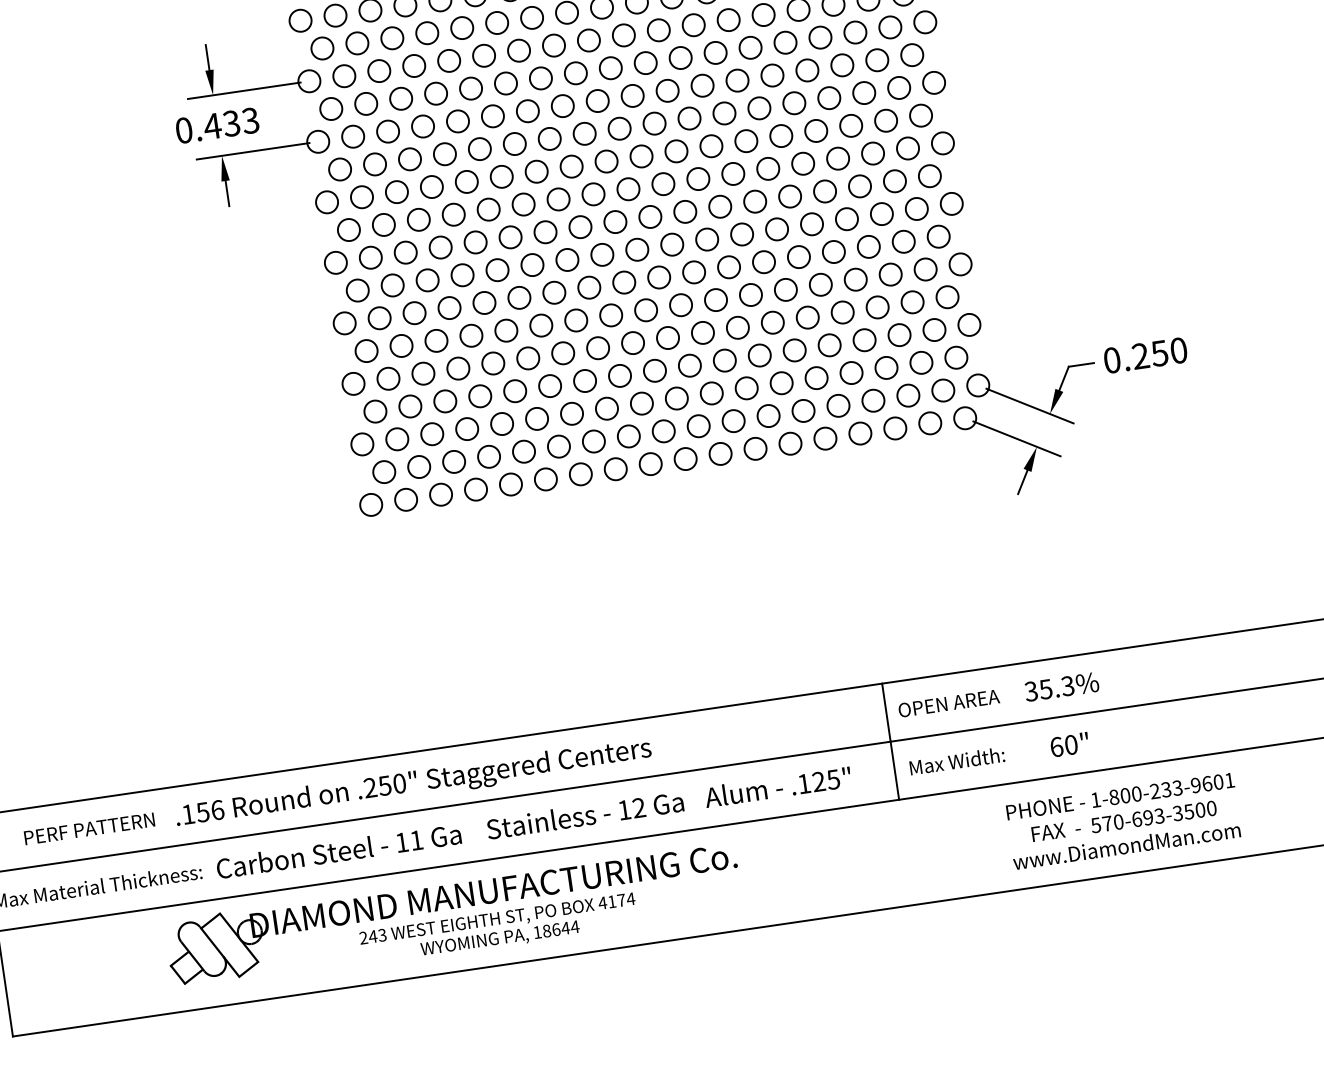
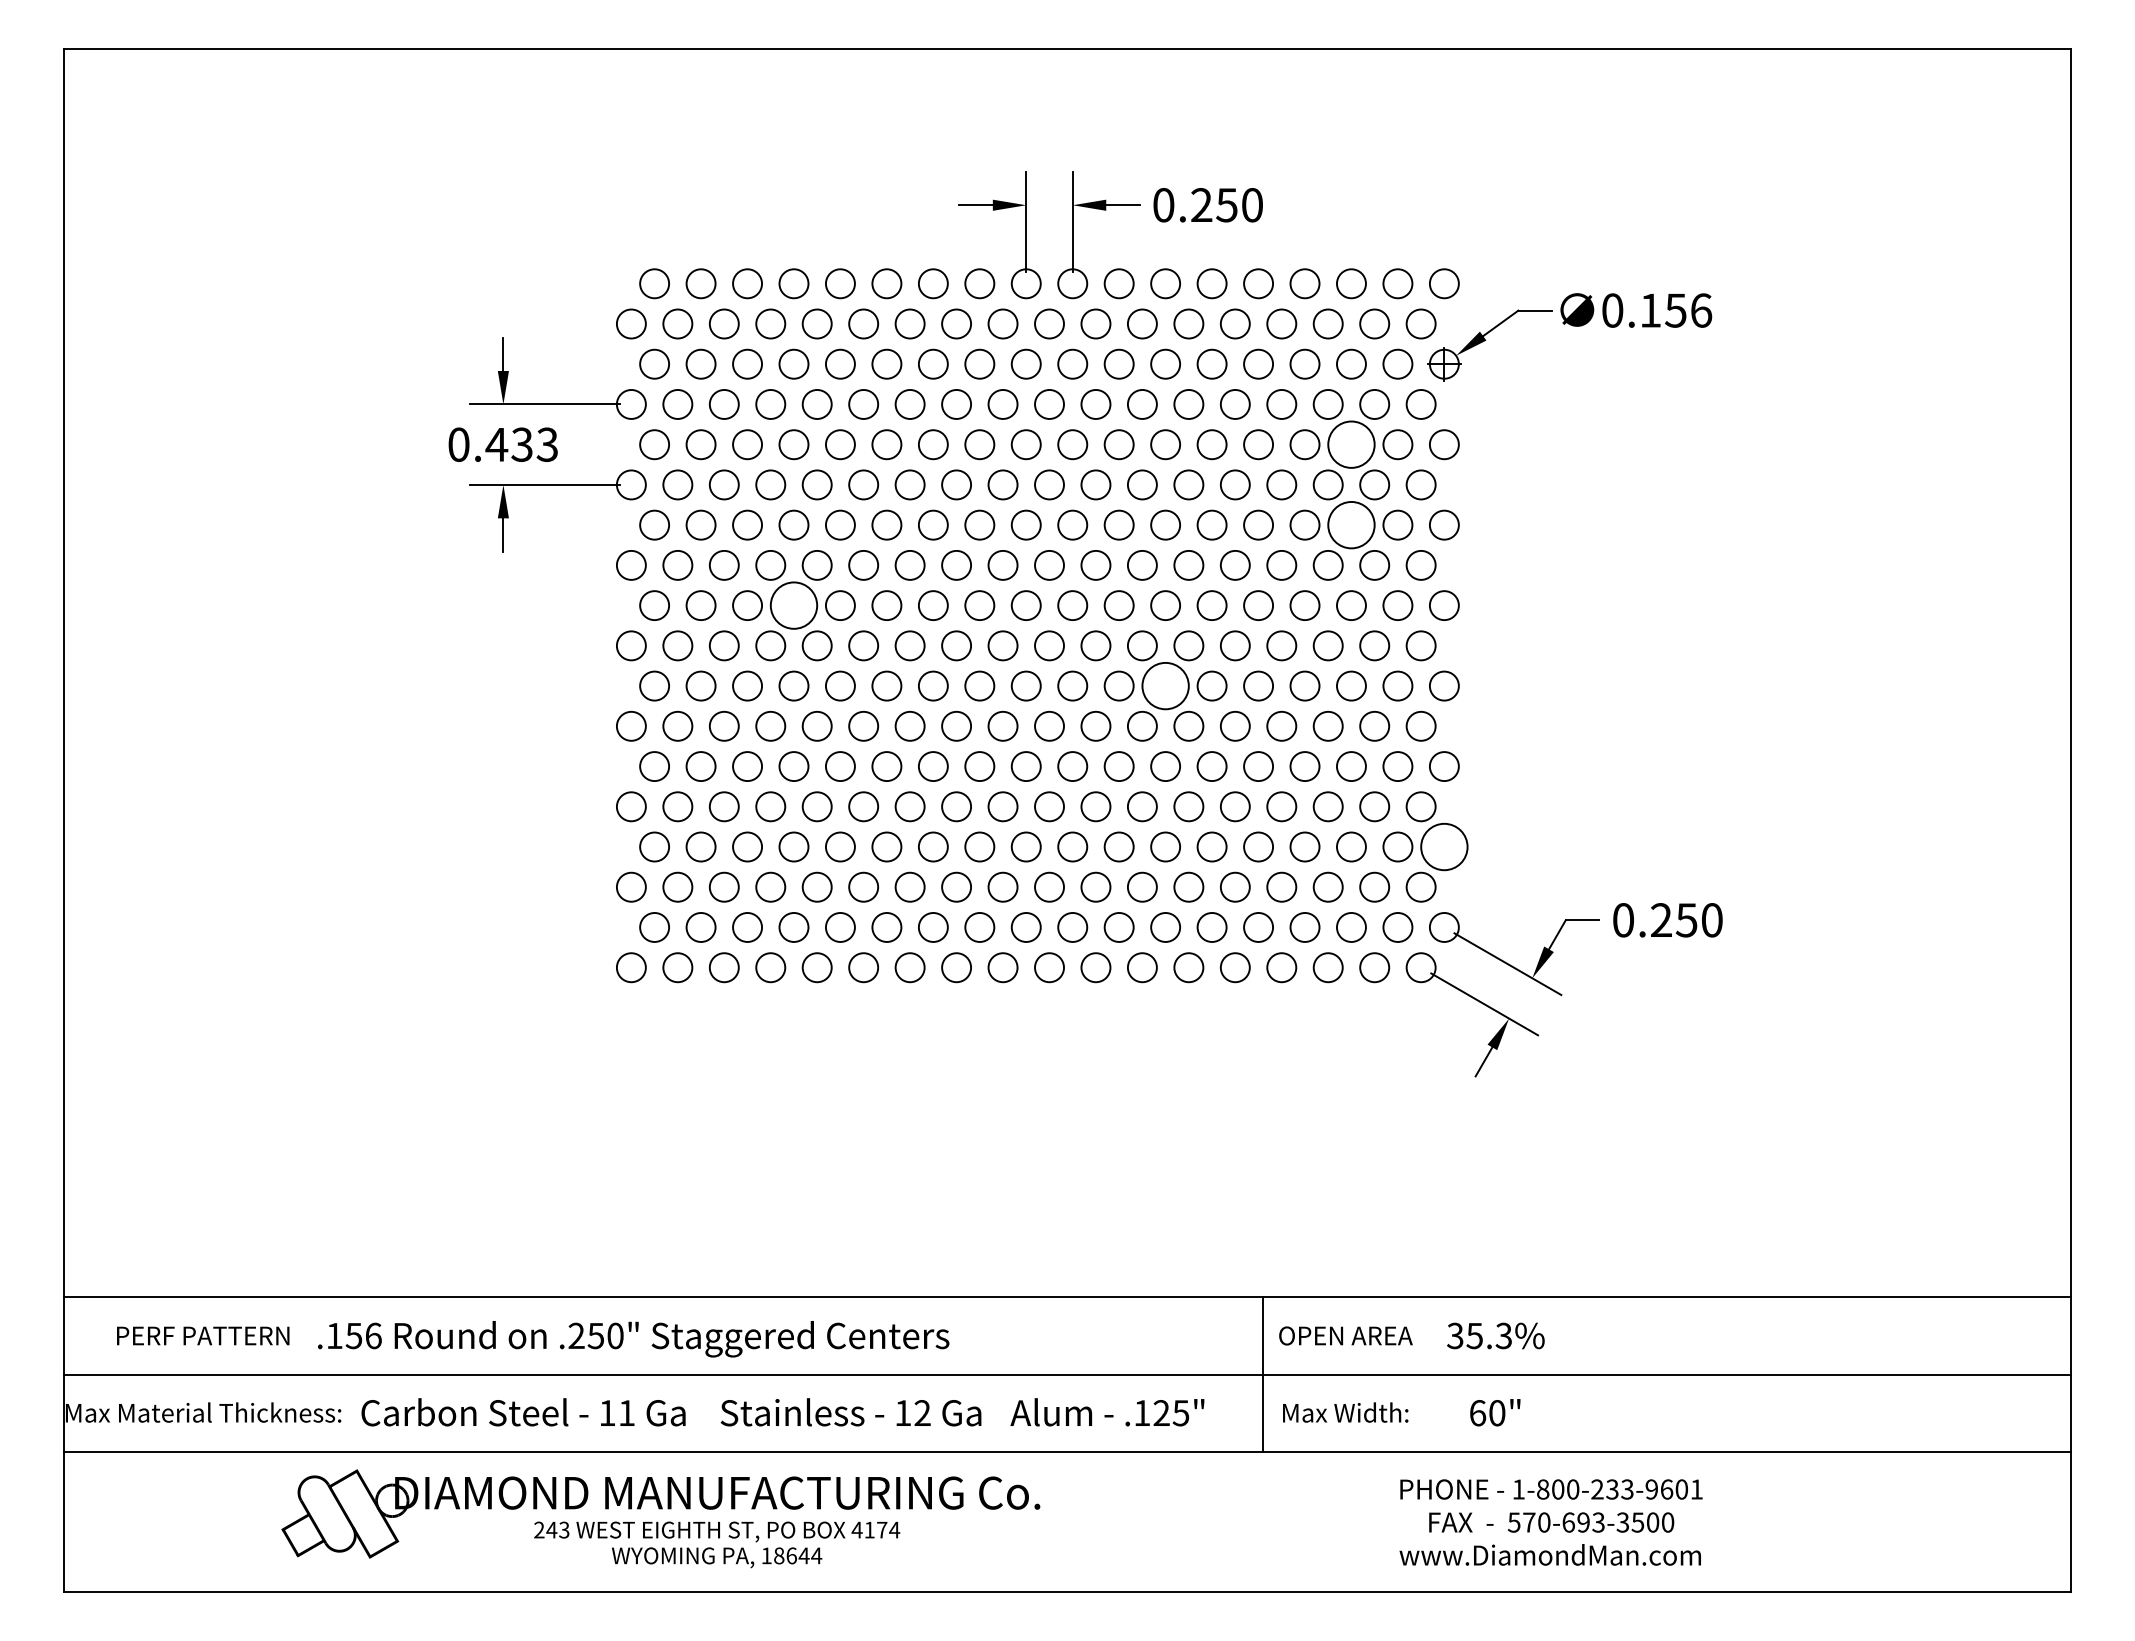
circle: (854, 32) -> (1350, 444), size x1.6
circle: (863, 92) -> (1350, 524), size x1.6
circle: (453, 214) -> (793, 605), size x1.6
circle: (741, 234) -> (1165, 685), size x1.6
circle: (968, 324) -> (1443, 846), size x1.6

